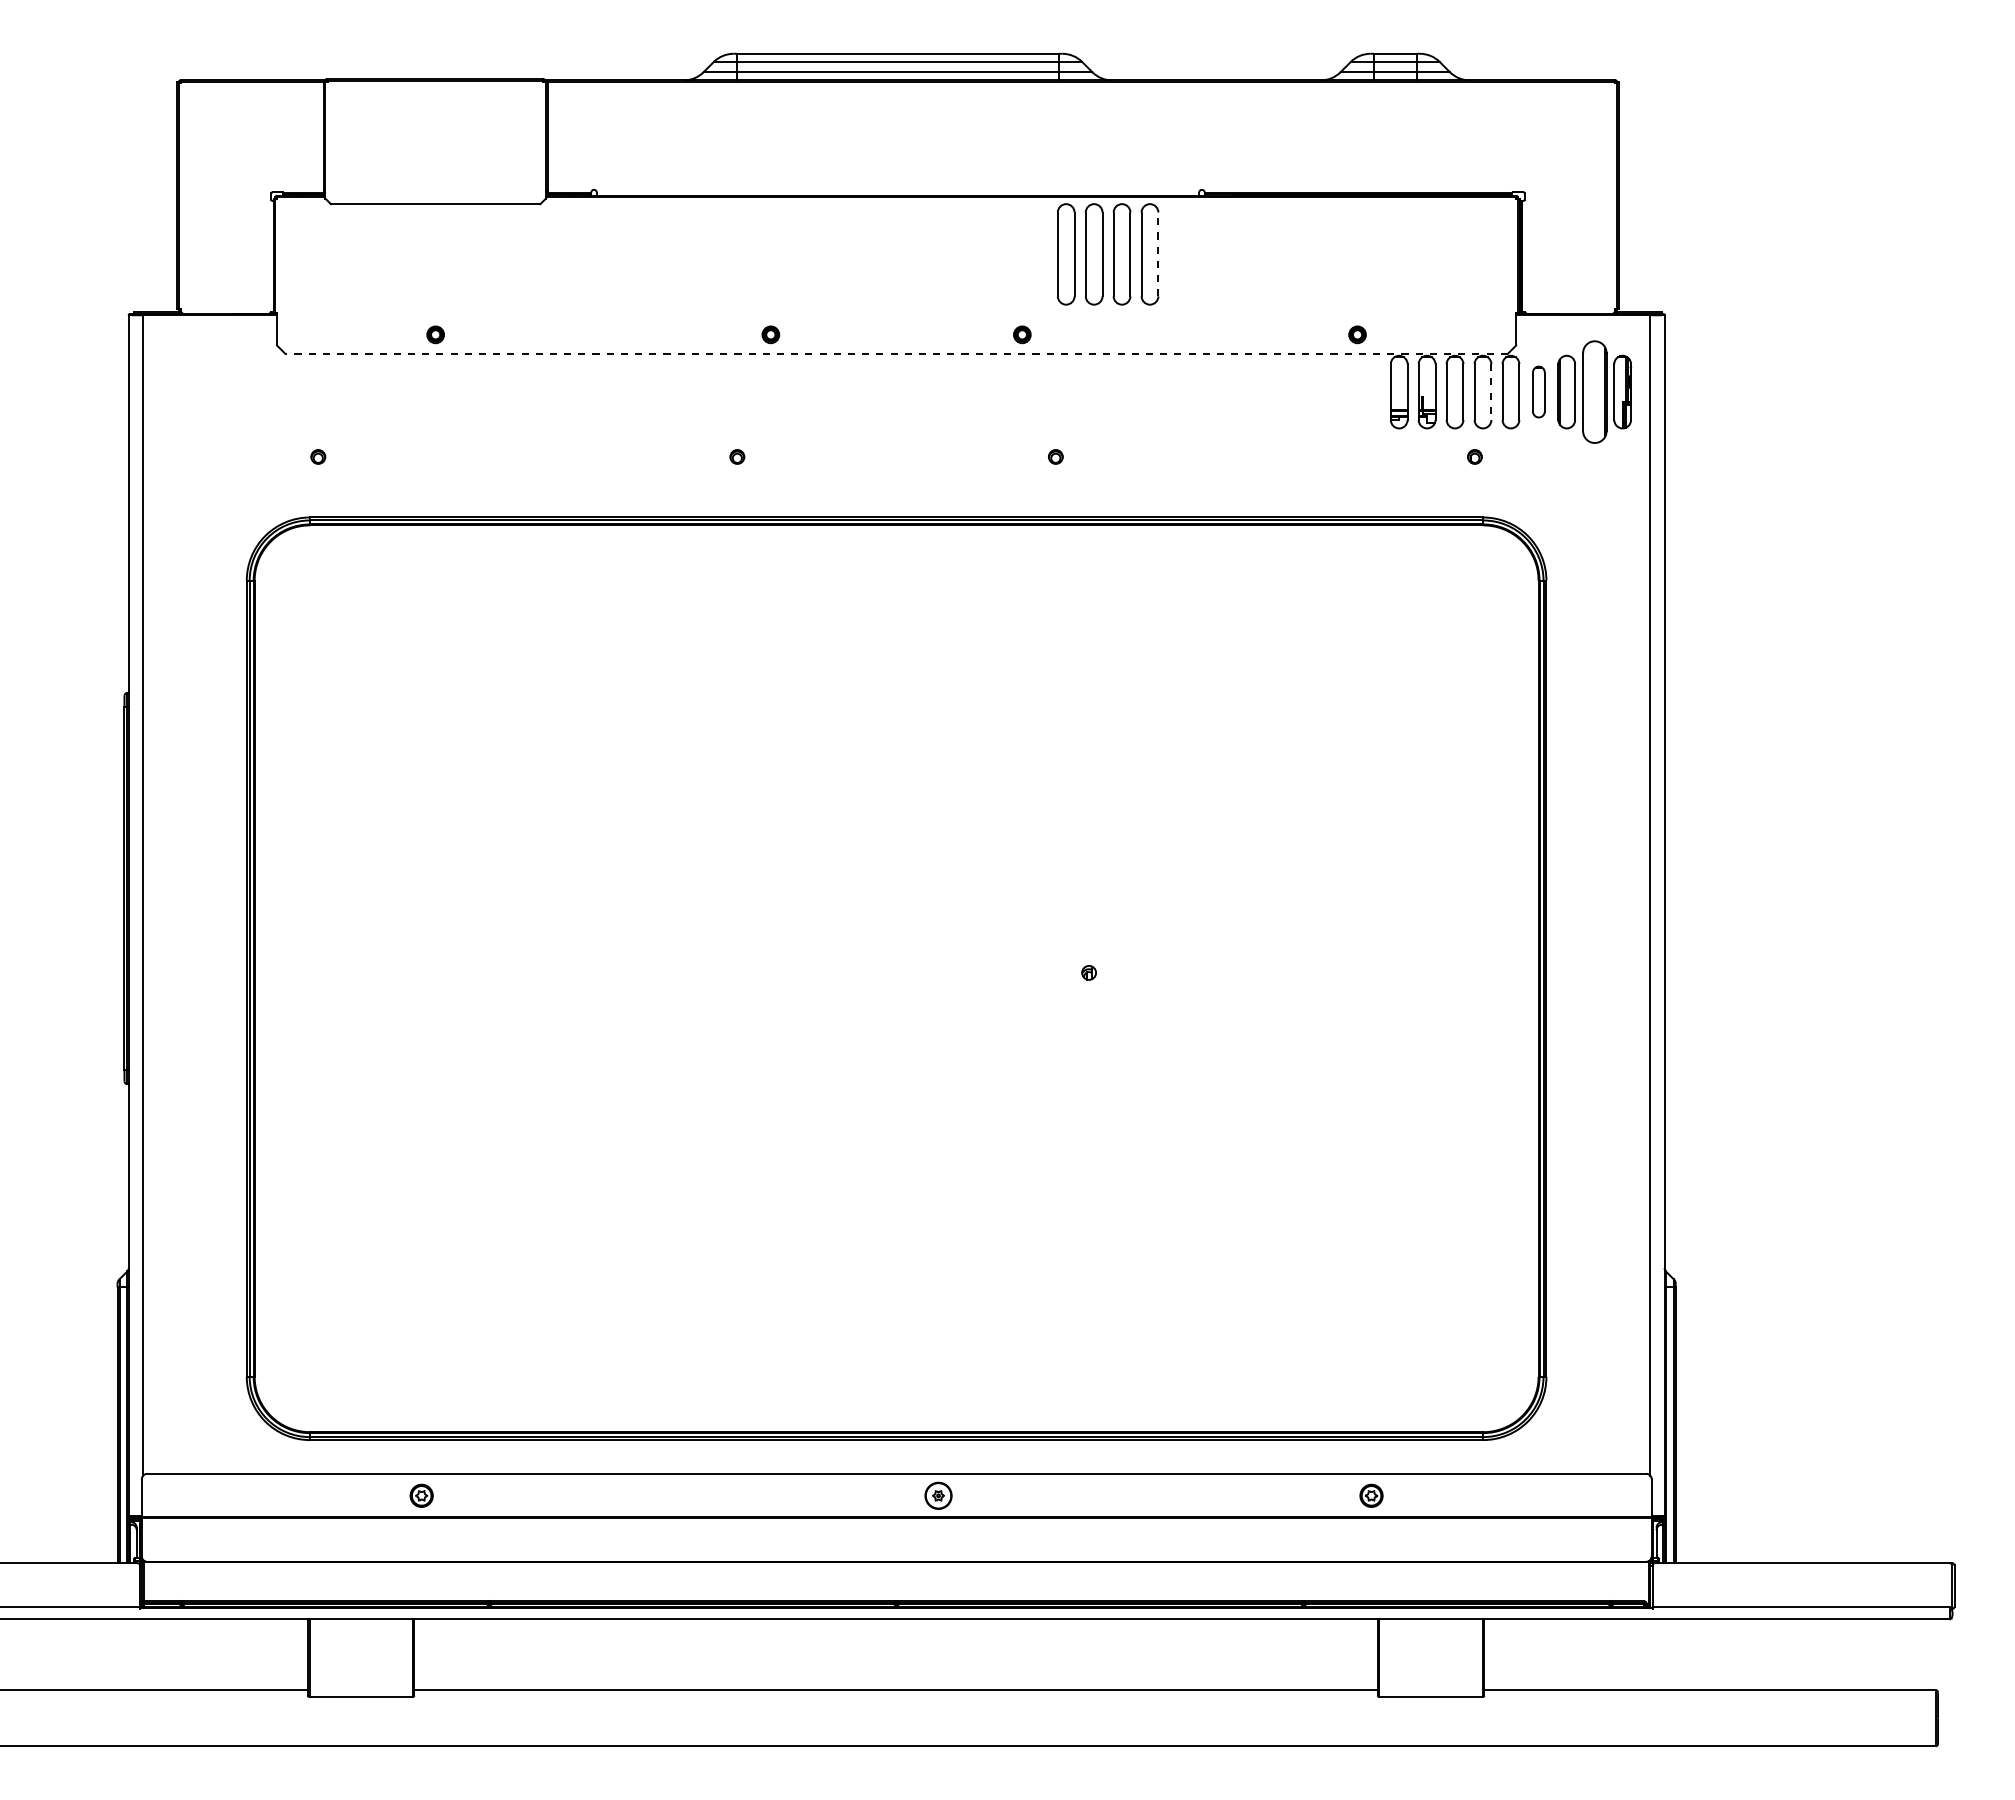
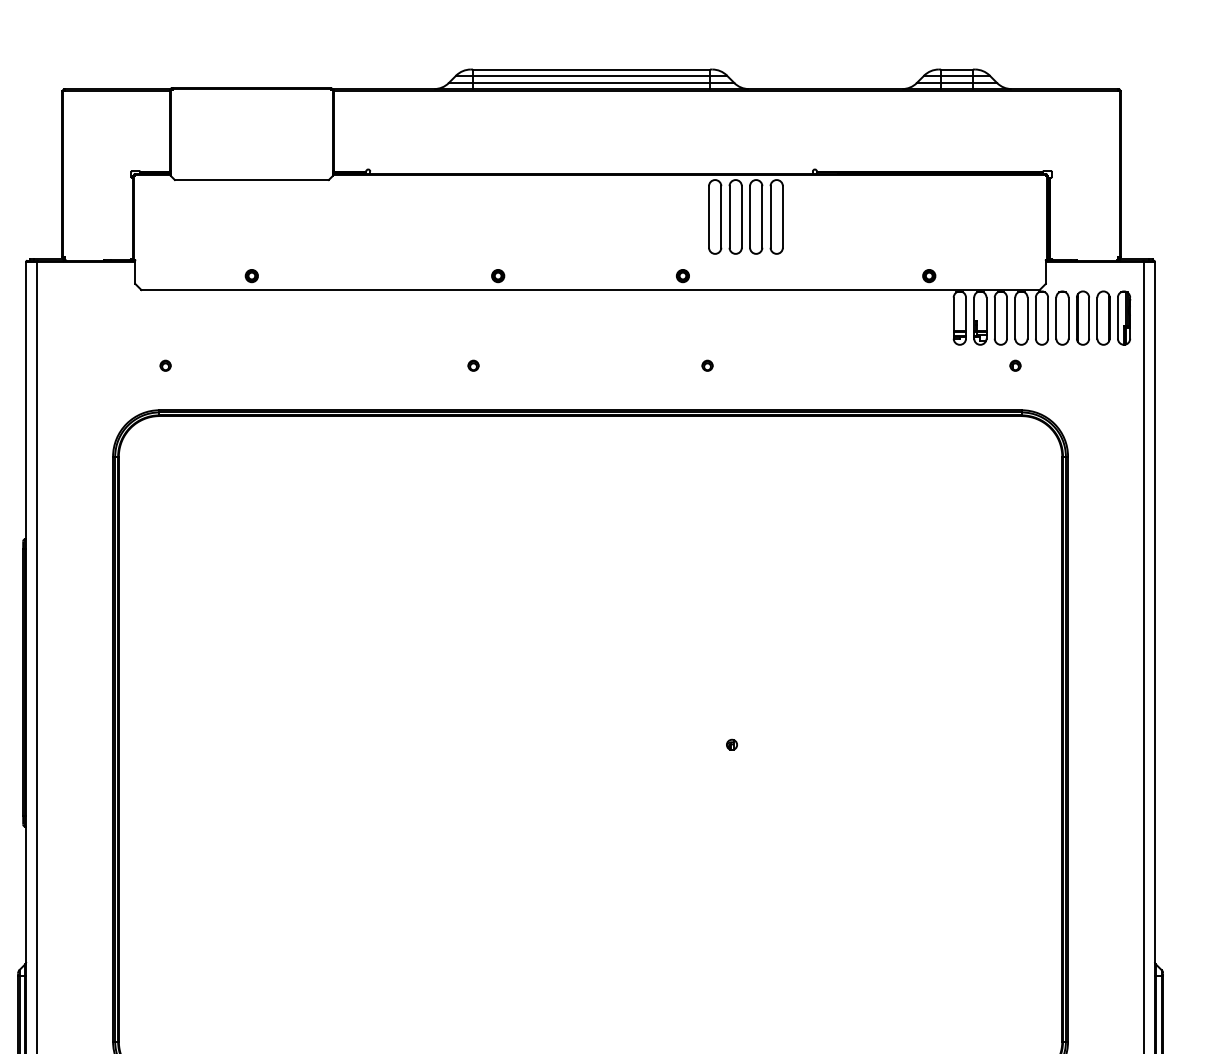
line: (1158, 254) -> (782, 217), dashed -> solid
line: (896, 353) -> (590, 289), dashed -> solid
part: (1538, 391) -> (1062, 317), size x1.43
part: (1594, 391) -> (1103, 317), size x0.71
line: (1491, 392) -> (1027, 318), dashed -> solid

